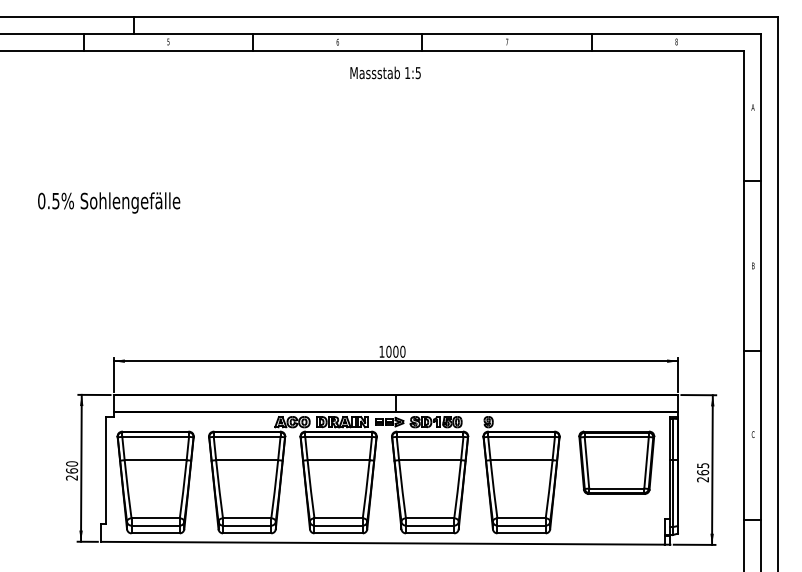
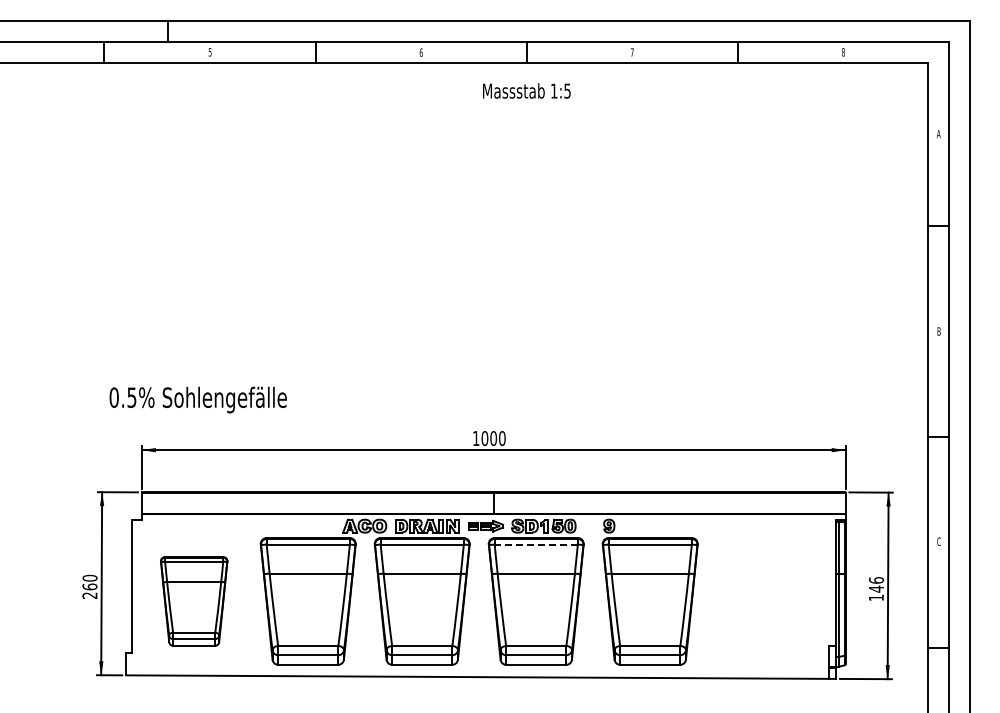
text: (385, 72) -> (526, 90), moved
text: (108, 202) -> (197, 399), moved
line: (430, 436) -> (536, 544), solid -> dashed
part: (616, 462) -> (768, 576), removed
text: (703, 472) -> (876, 589), 265 -> 146
part: (155, 482) -> (193, 601), size x0.7

